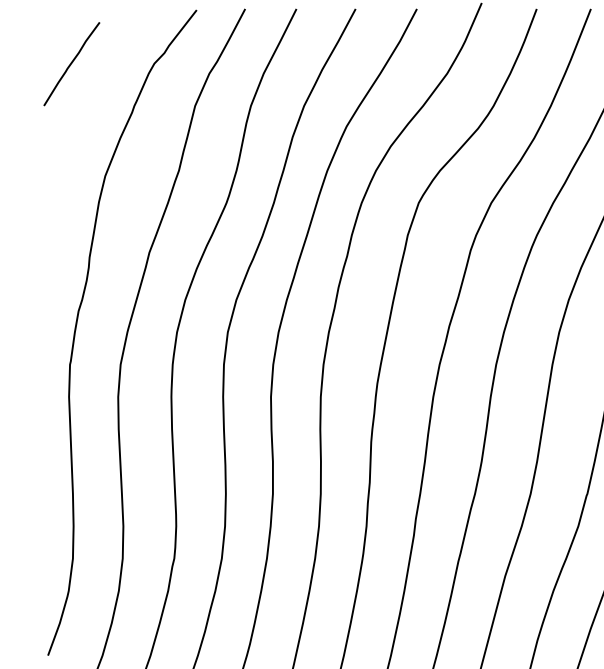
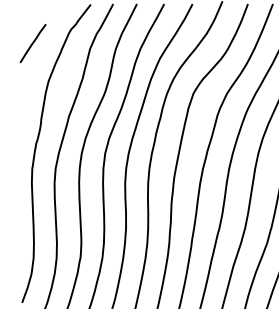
line: (70, 63) -> (32, 43), moved

